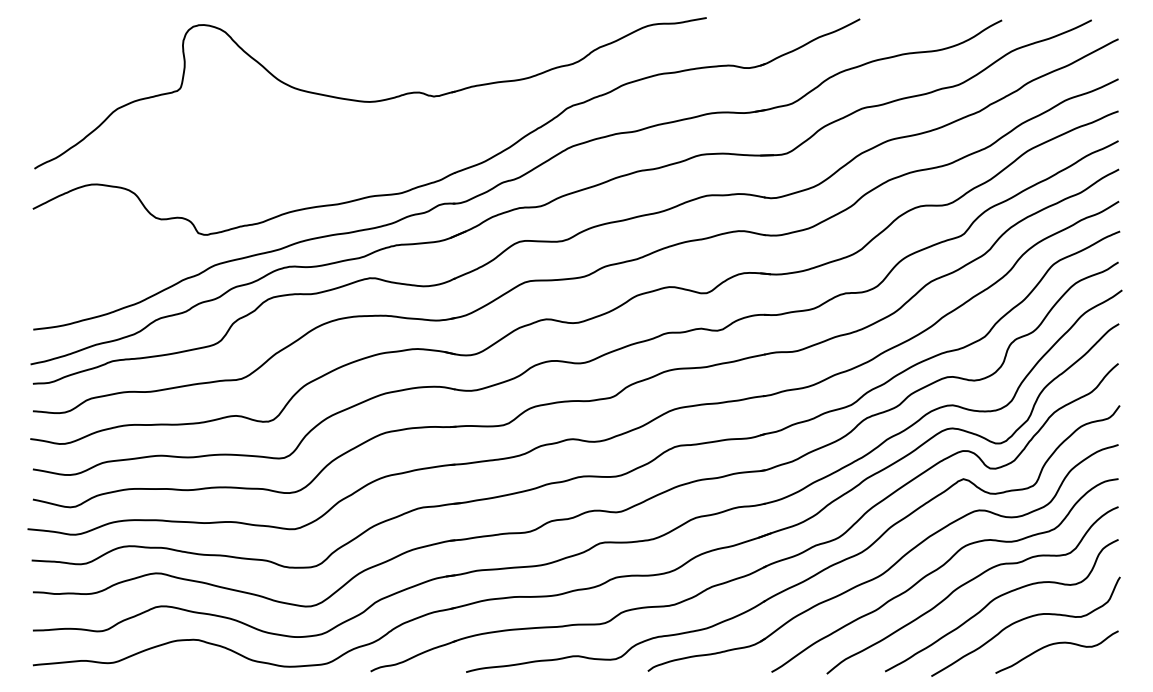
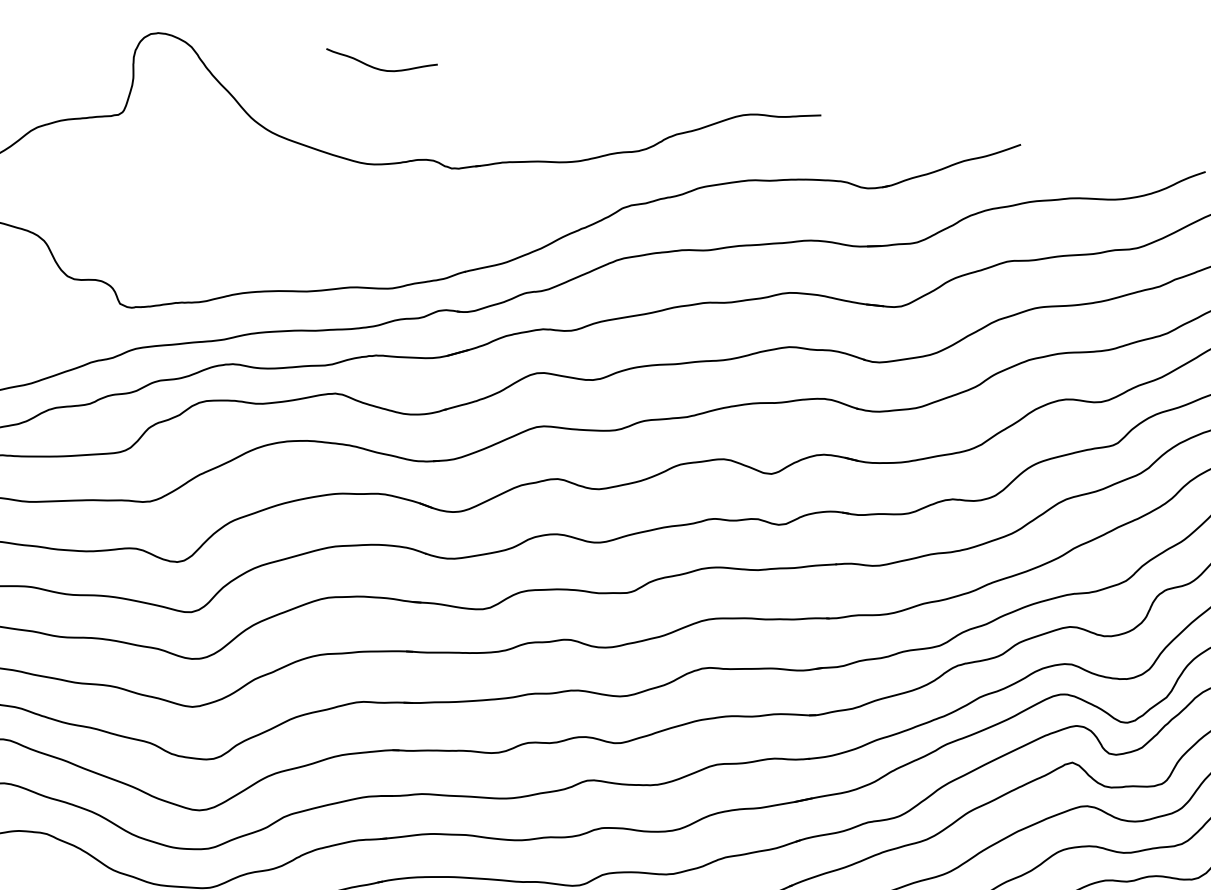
curve: (369, 28) -> (380, 68), added

